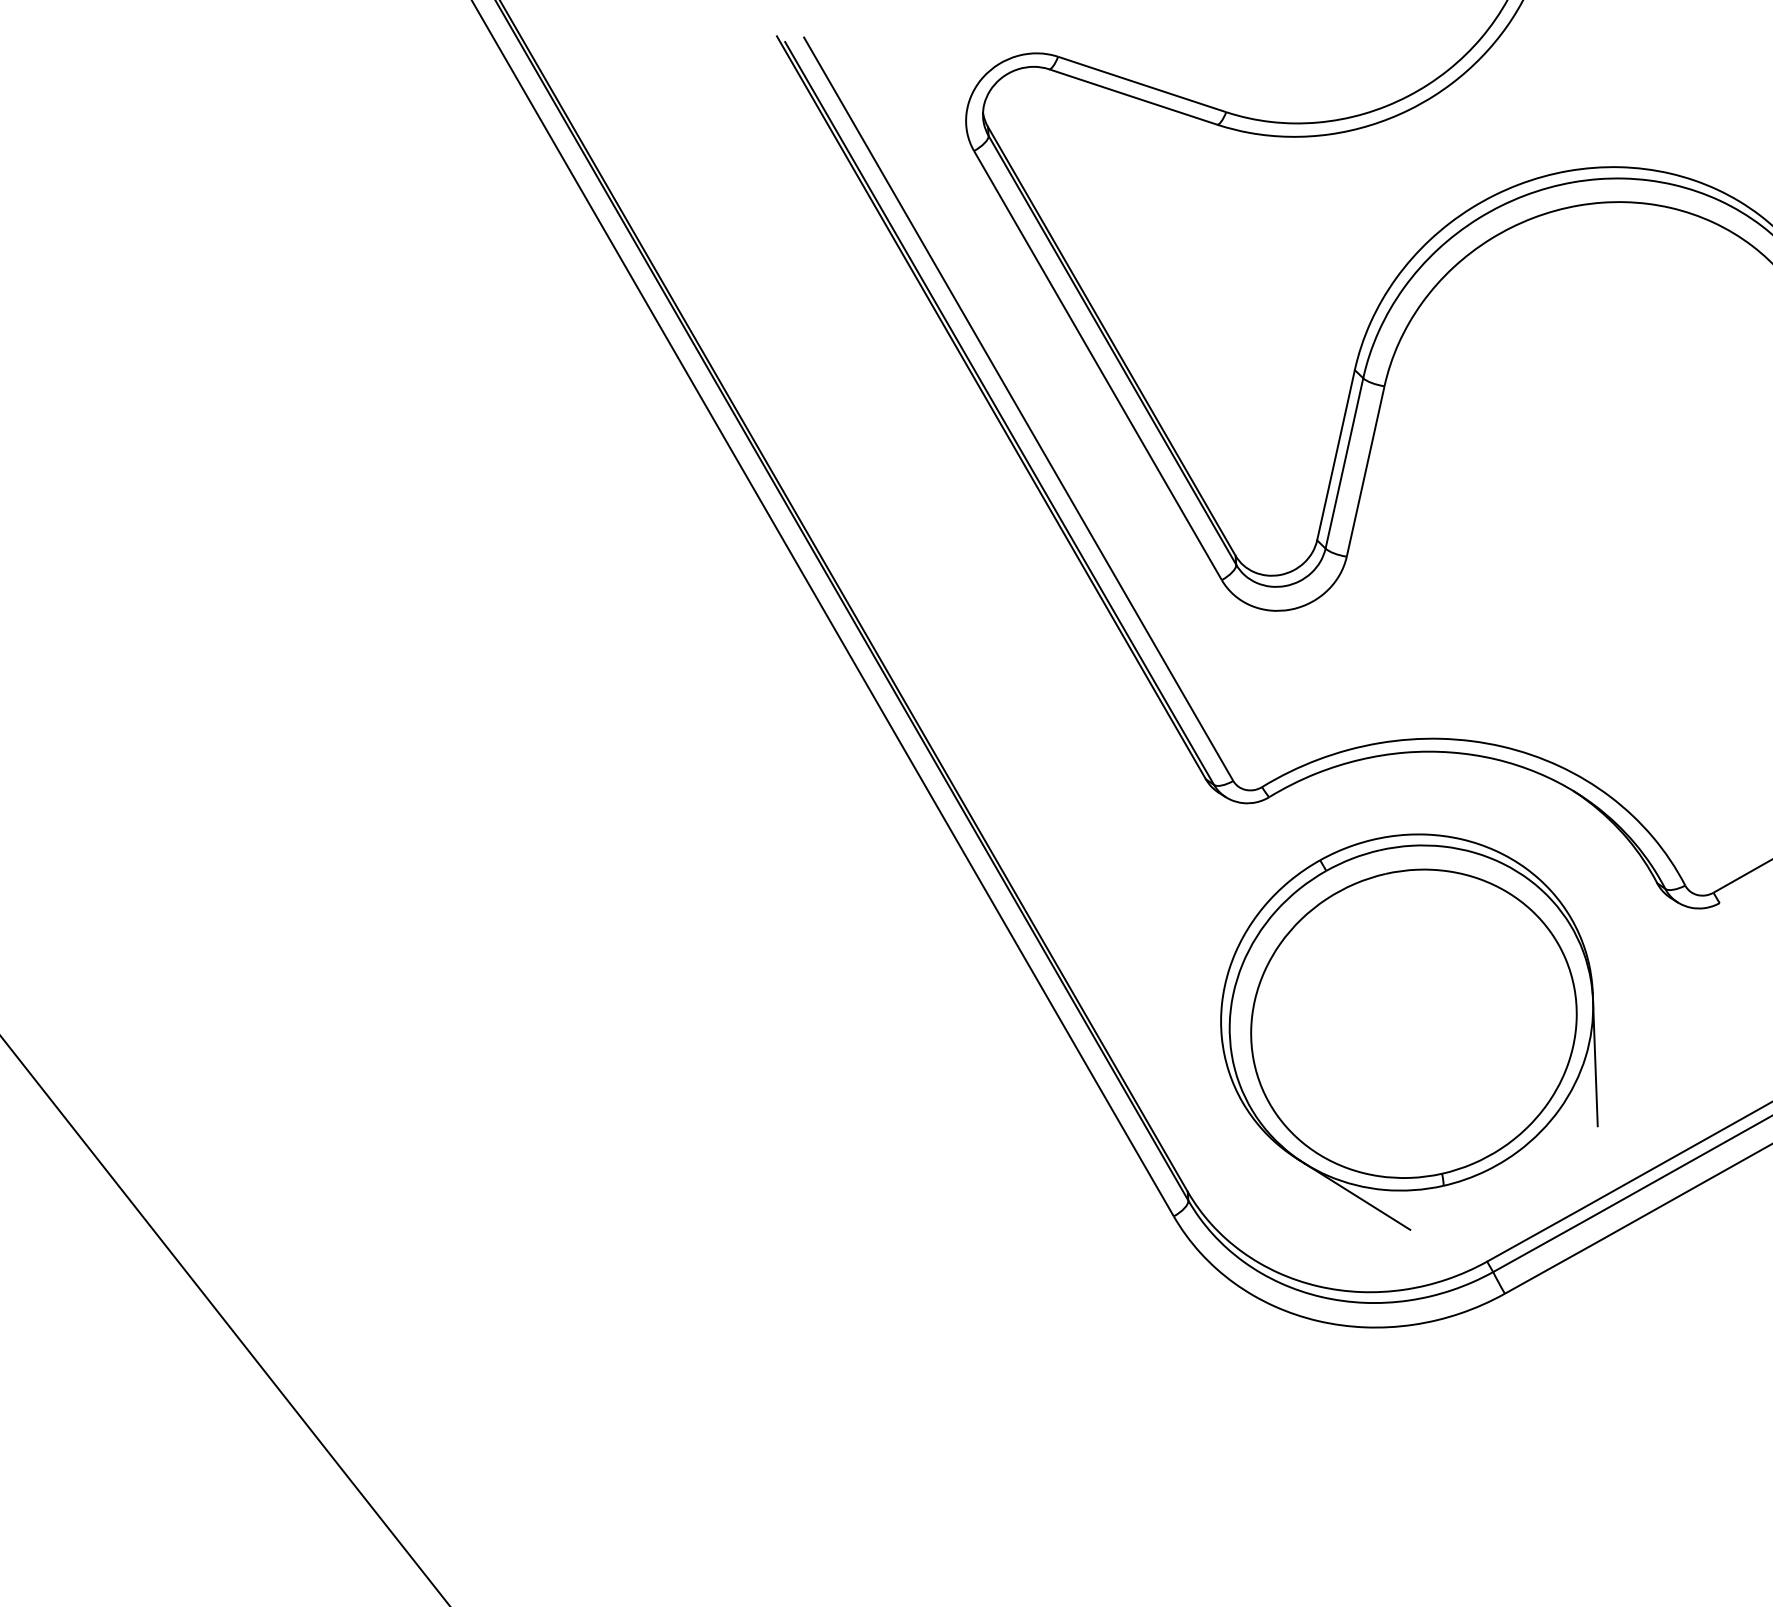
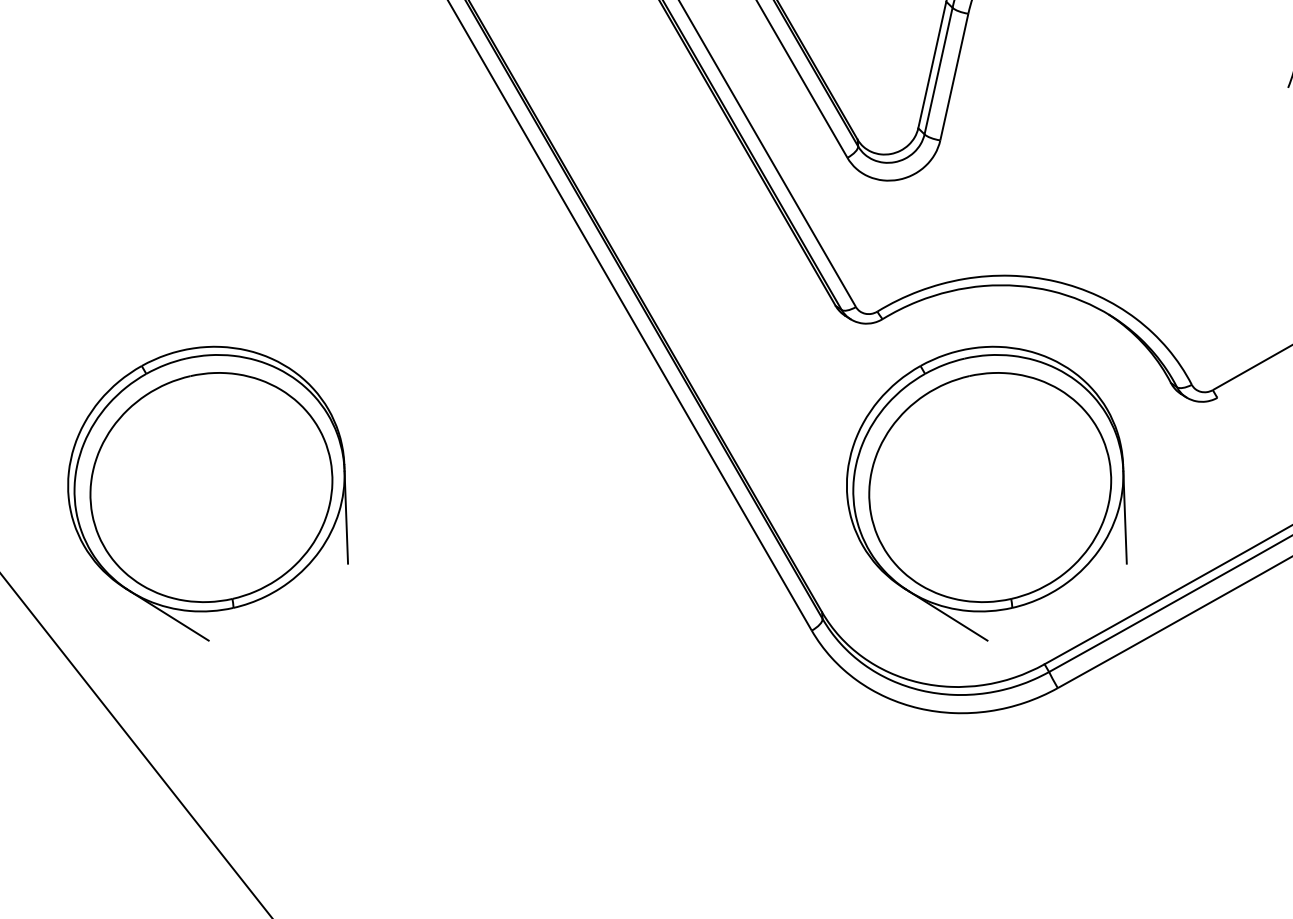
part: (361, 1031) -> (208, 493), added

